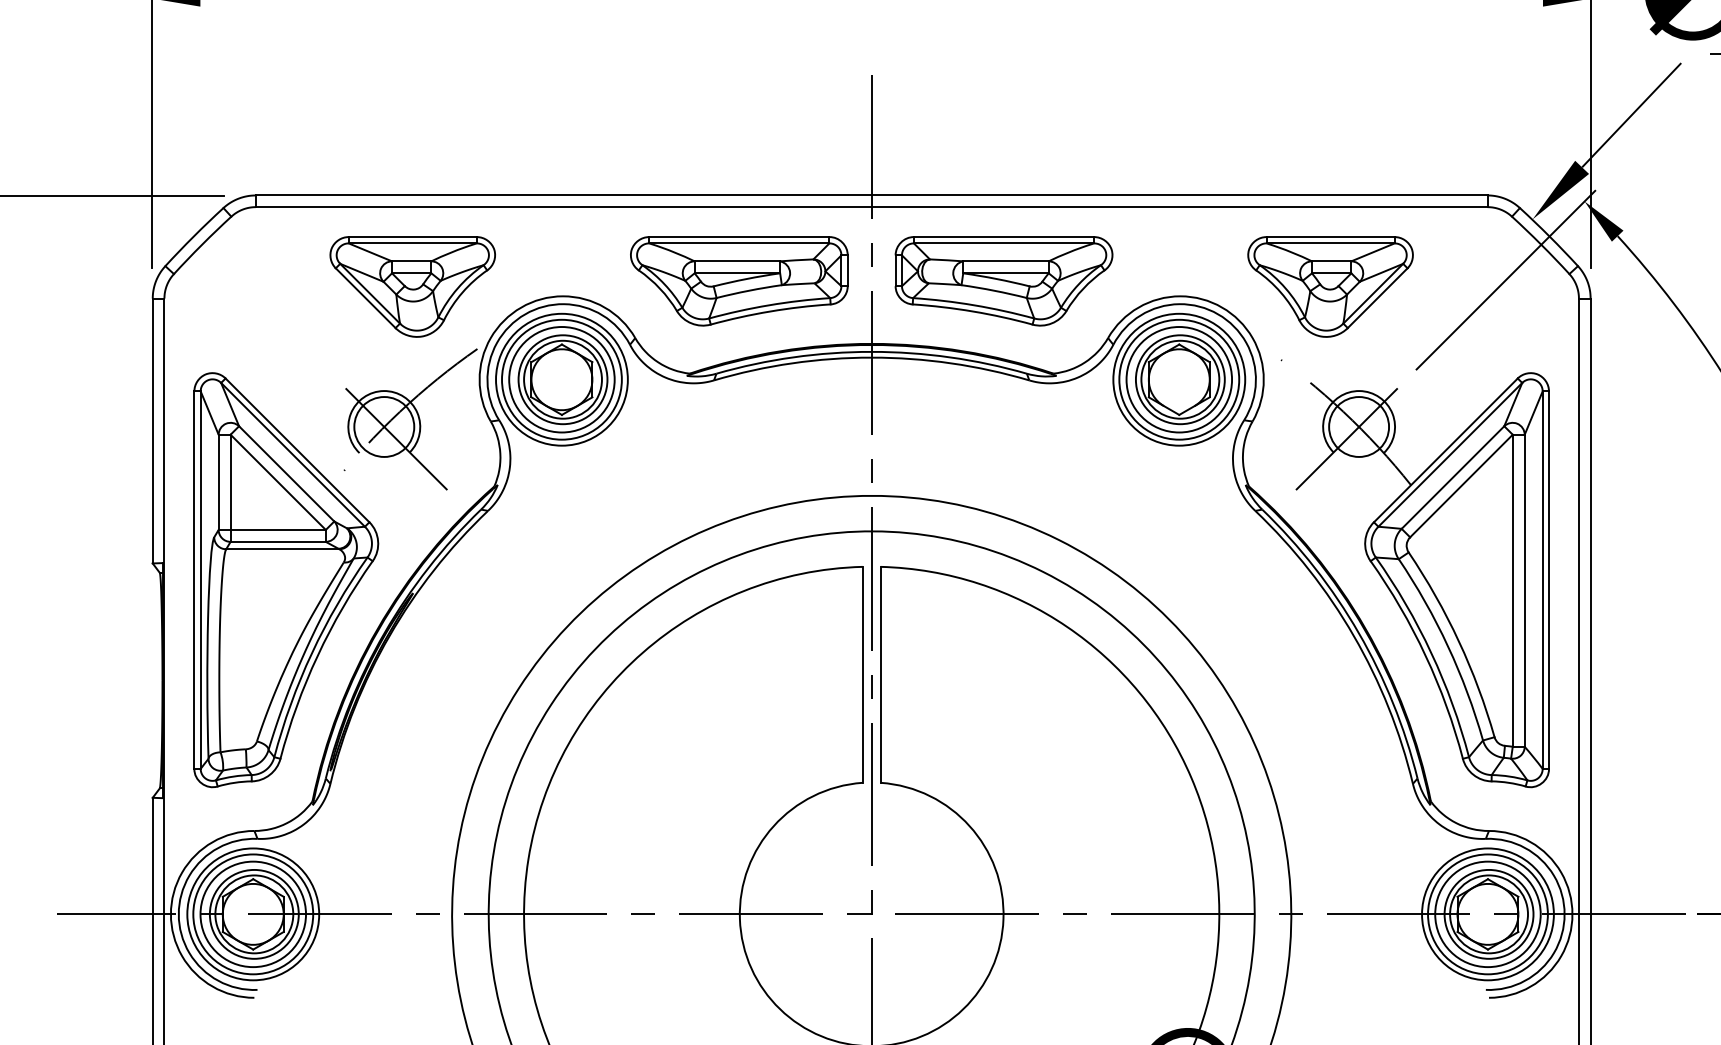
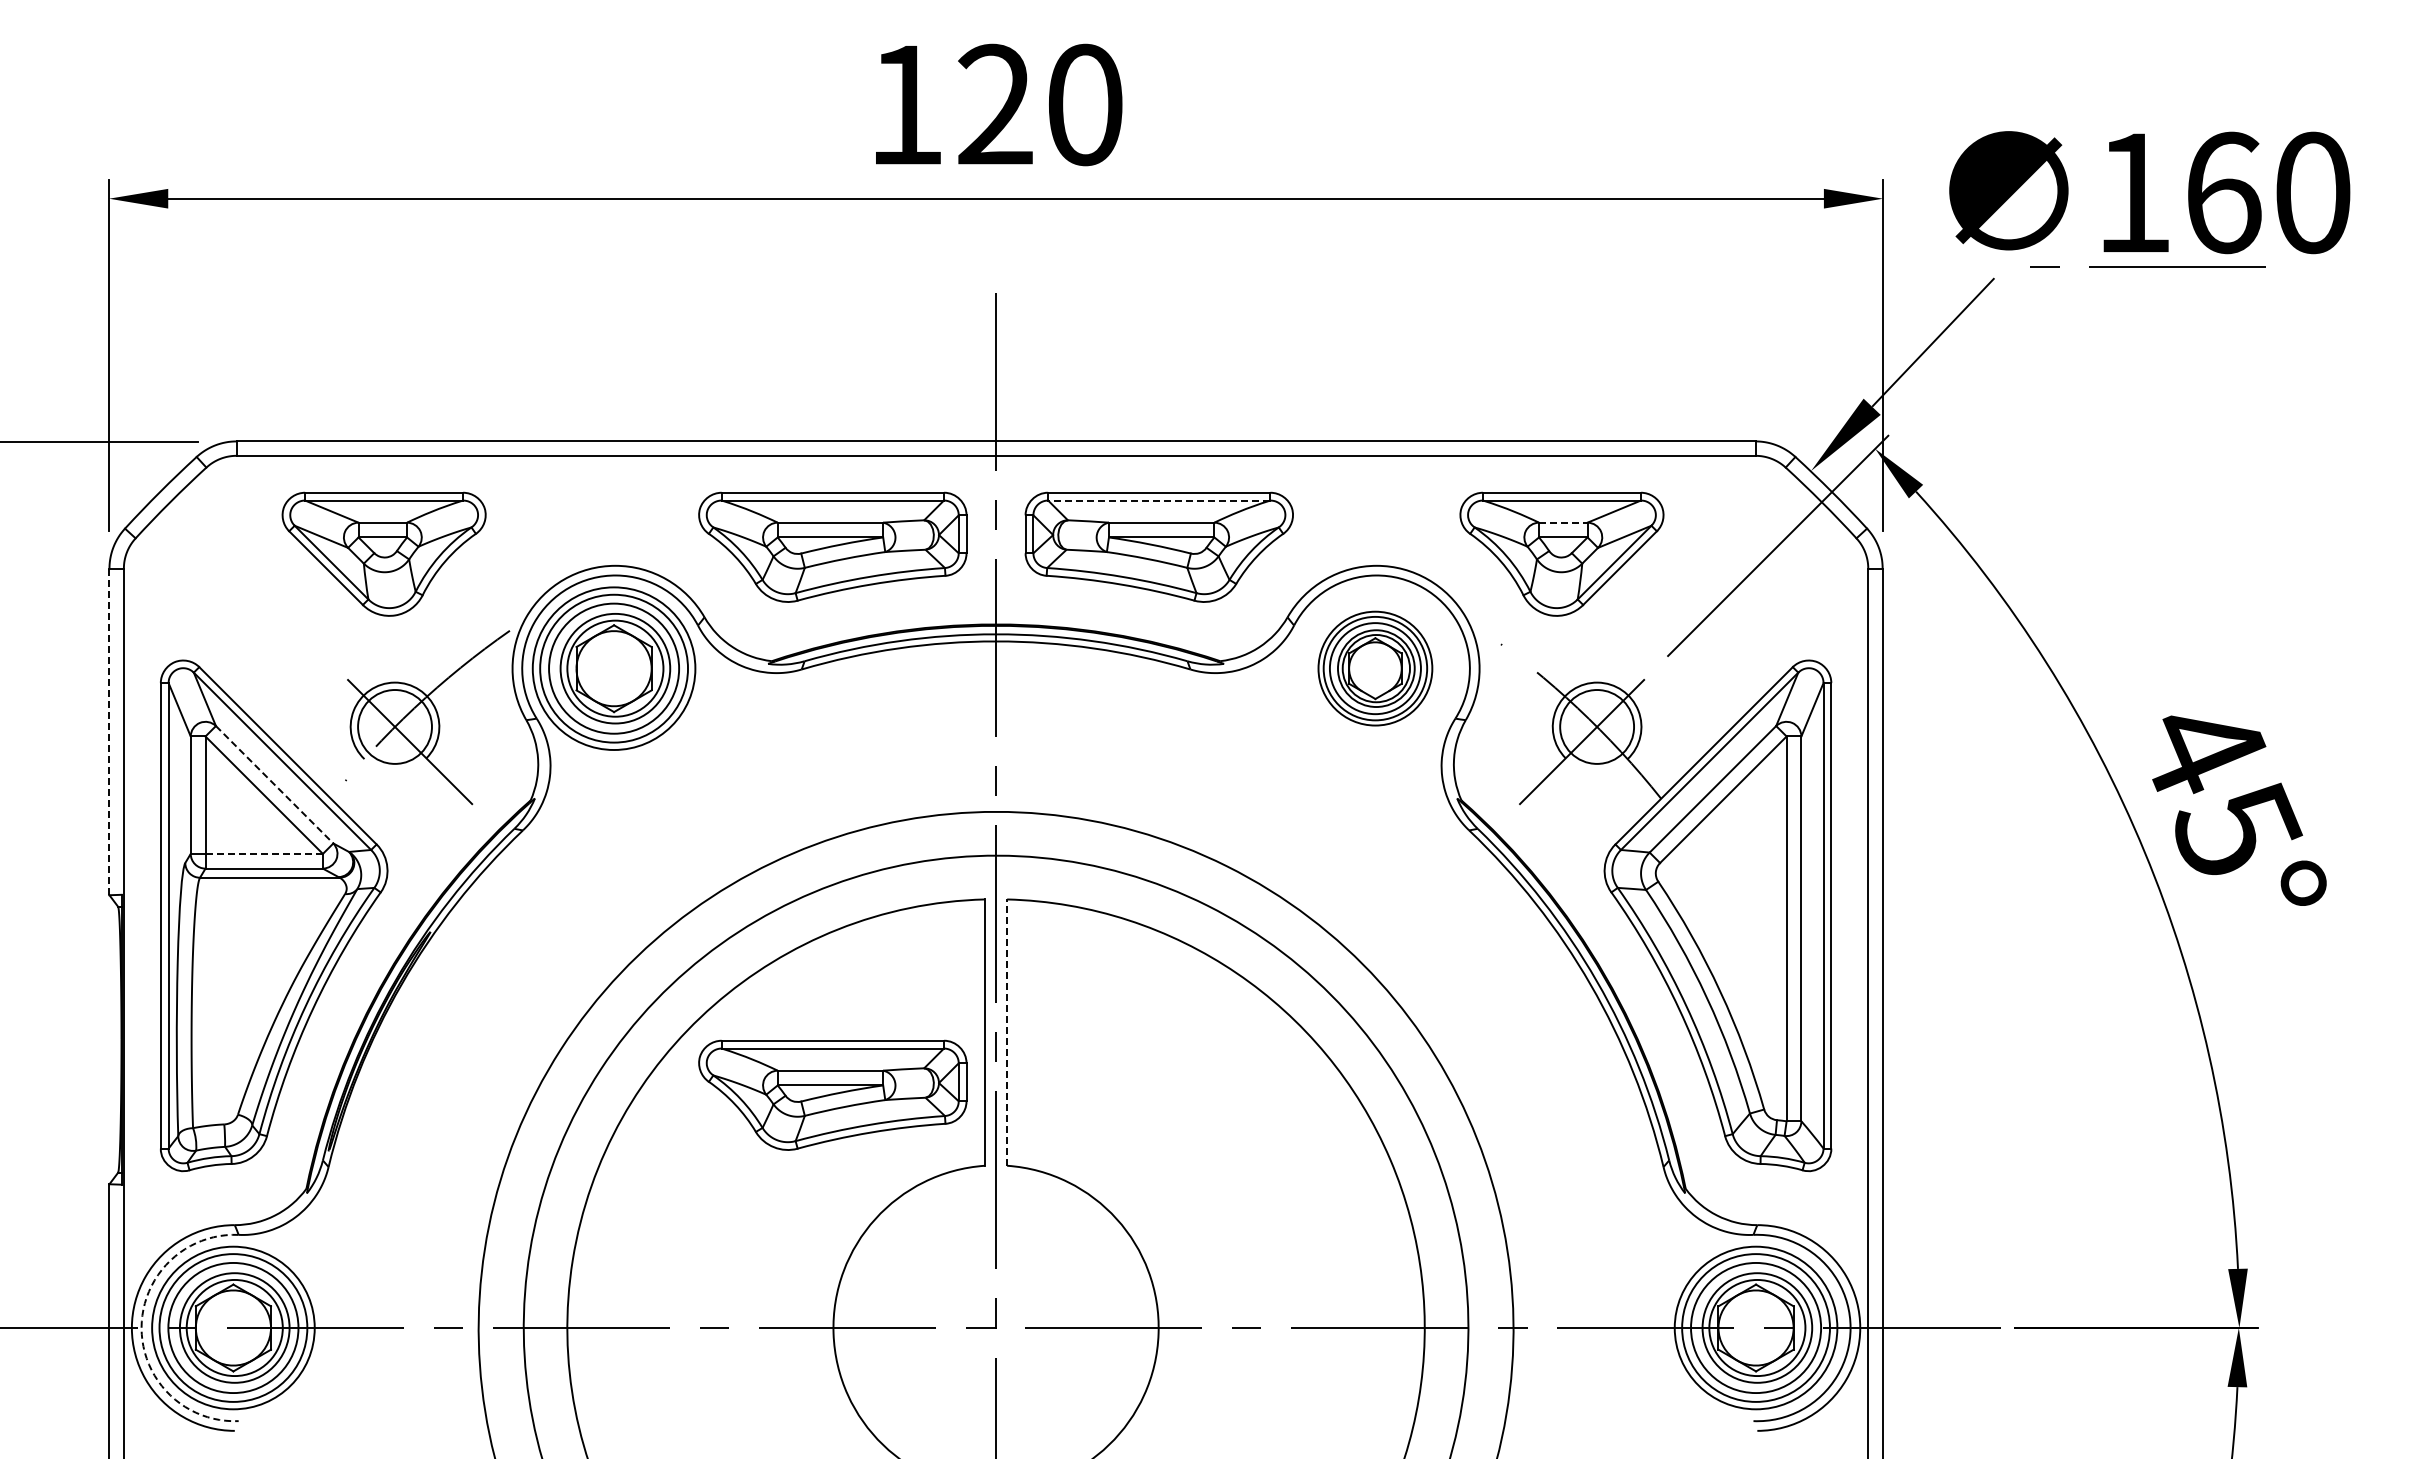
line: (1003, 243) -> (1158, 500), solid -> dashed
line: (1331, 261) -> (1563, 522), solid -> dashed
part: (412, 286) -> (383, 553), moved
part: (1179, 379) -> (1375, 668), size x0.7
line: (152, 430) -> (109, 731), solid -> dashed
line: (287, 474) -> (275, 785), solid -> dashed
line: (278, 529) -> (264, 853), solid -> dashed
line: (880, 674) -> (1007, 1032), solid -> dashed
part: (739, 725) -> (832, 1094), added
arc: (178, 914) -> (141, 1328), solid -> dashed

